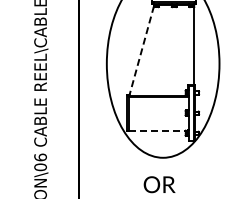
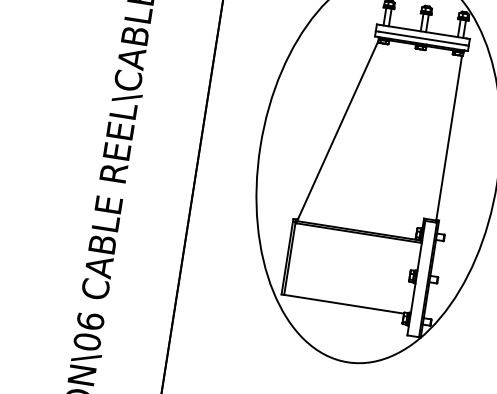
line: (141, 51) -> (337, 131), dashed -> solid
line: (157, 131) -> (344, 305), dashed -> solid

